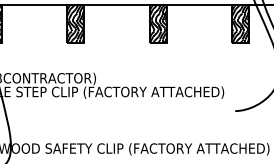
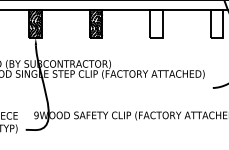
hatch: (158, 22) -> (156, 23), removed
hatch: (240, 22) -> (216, 23), removed

